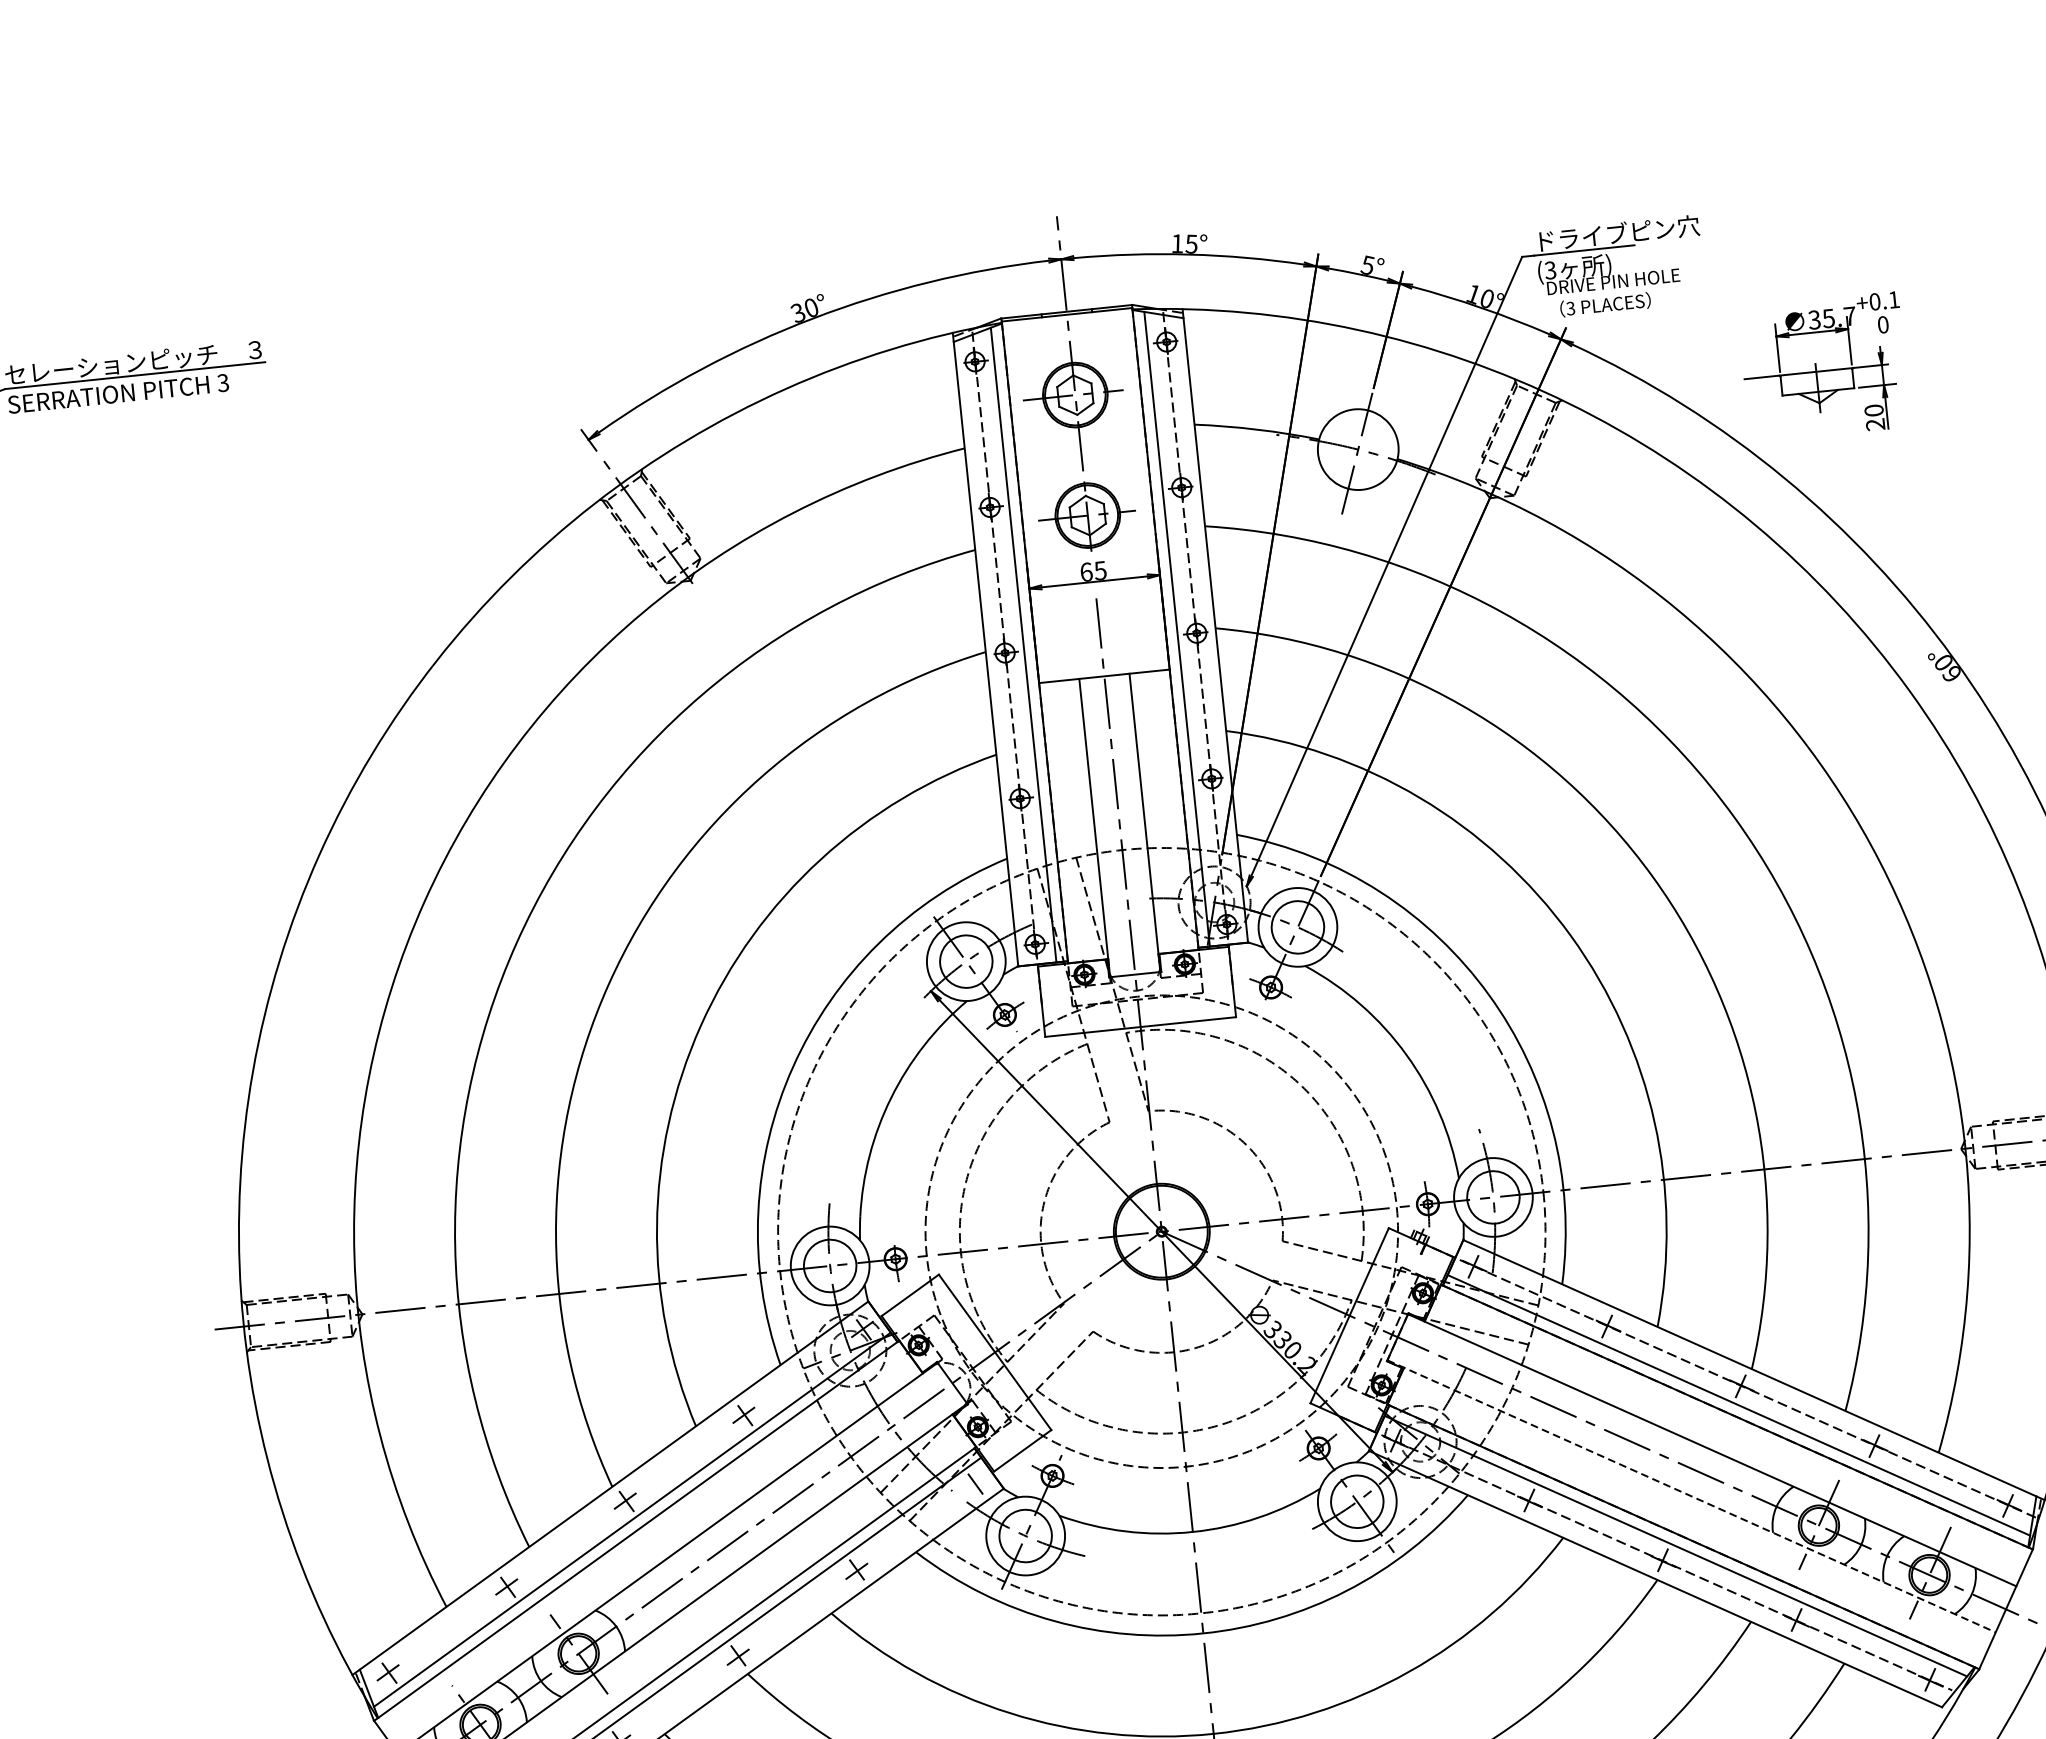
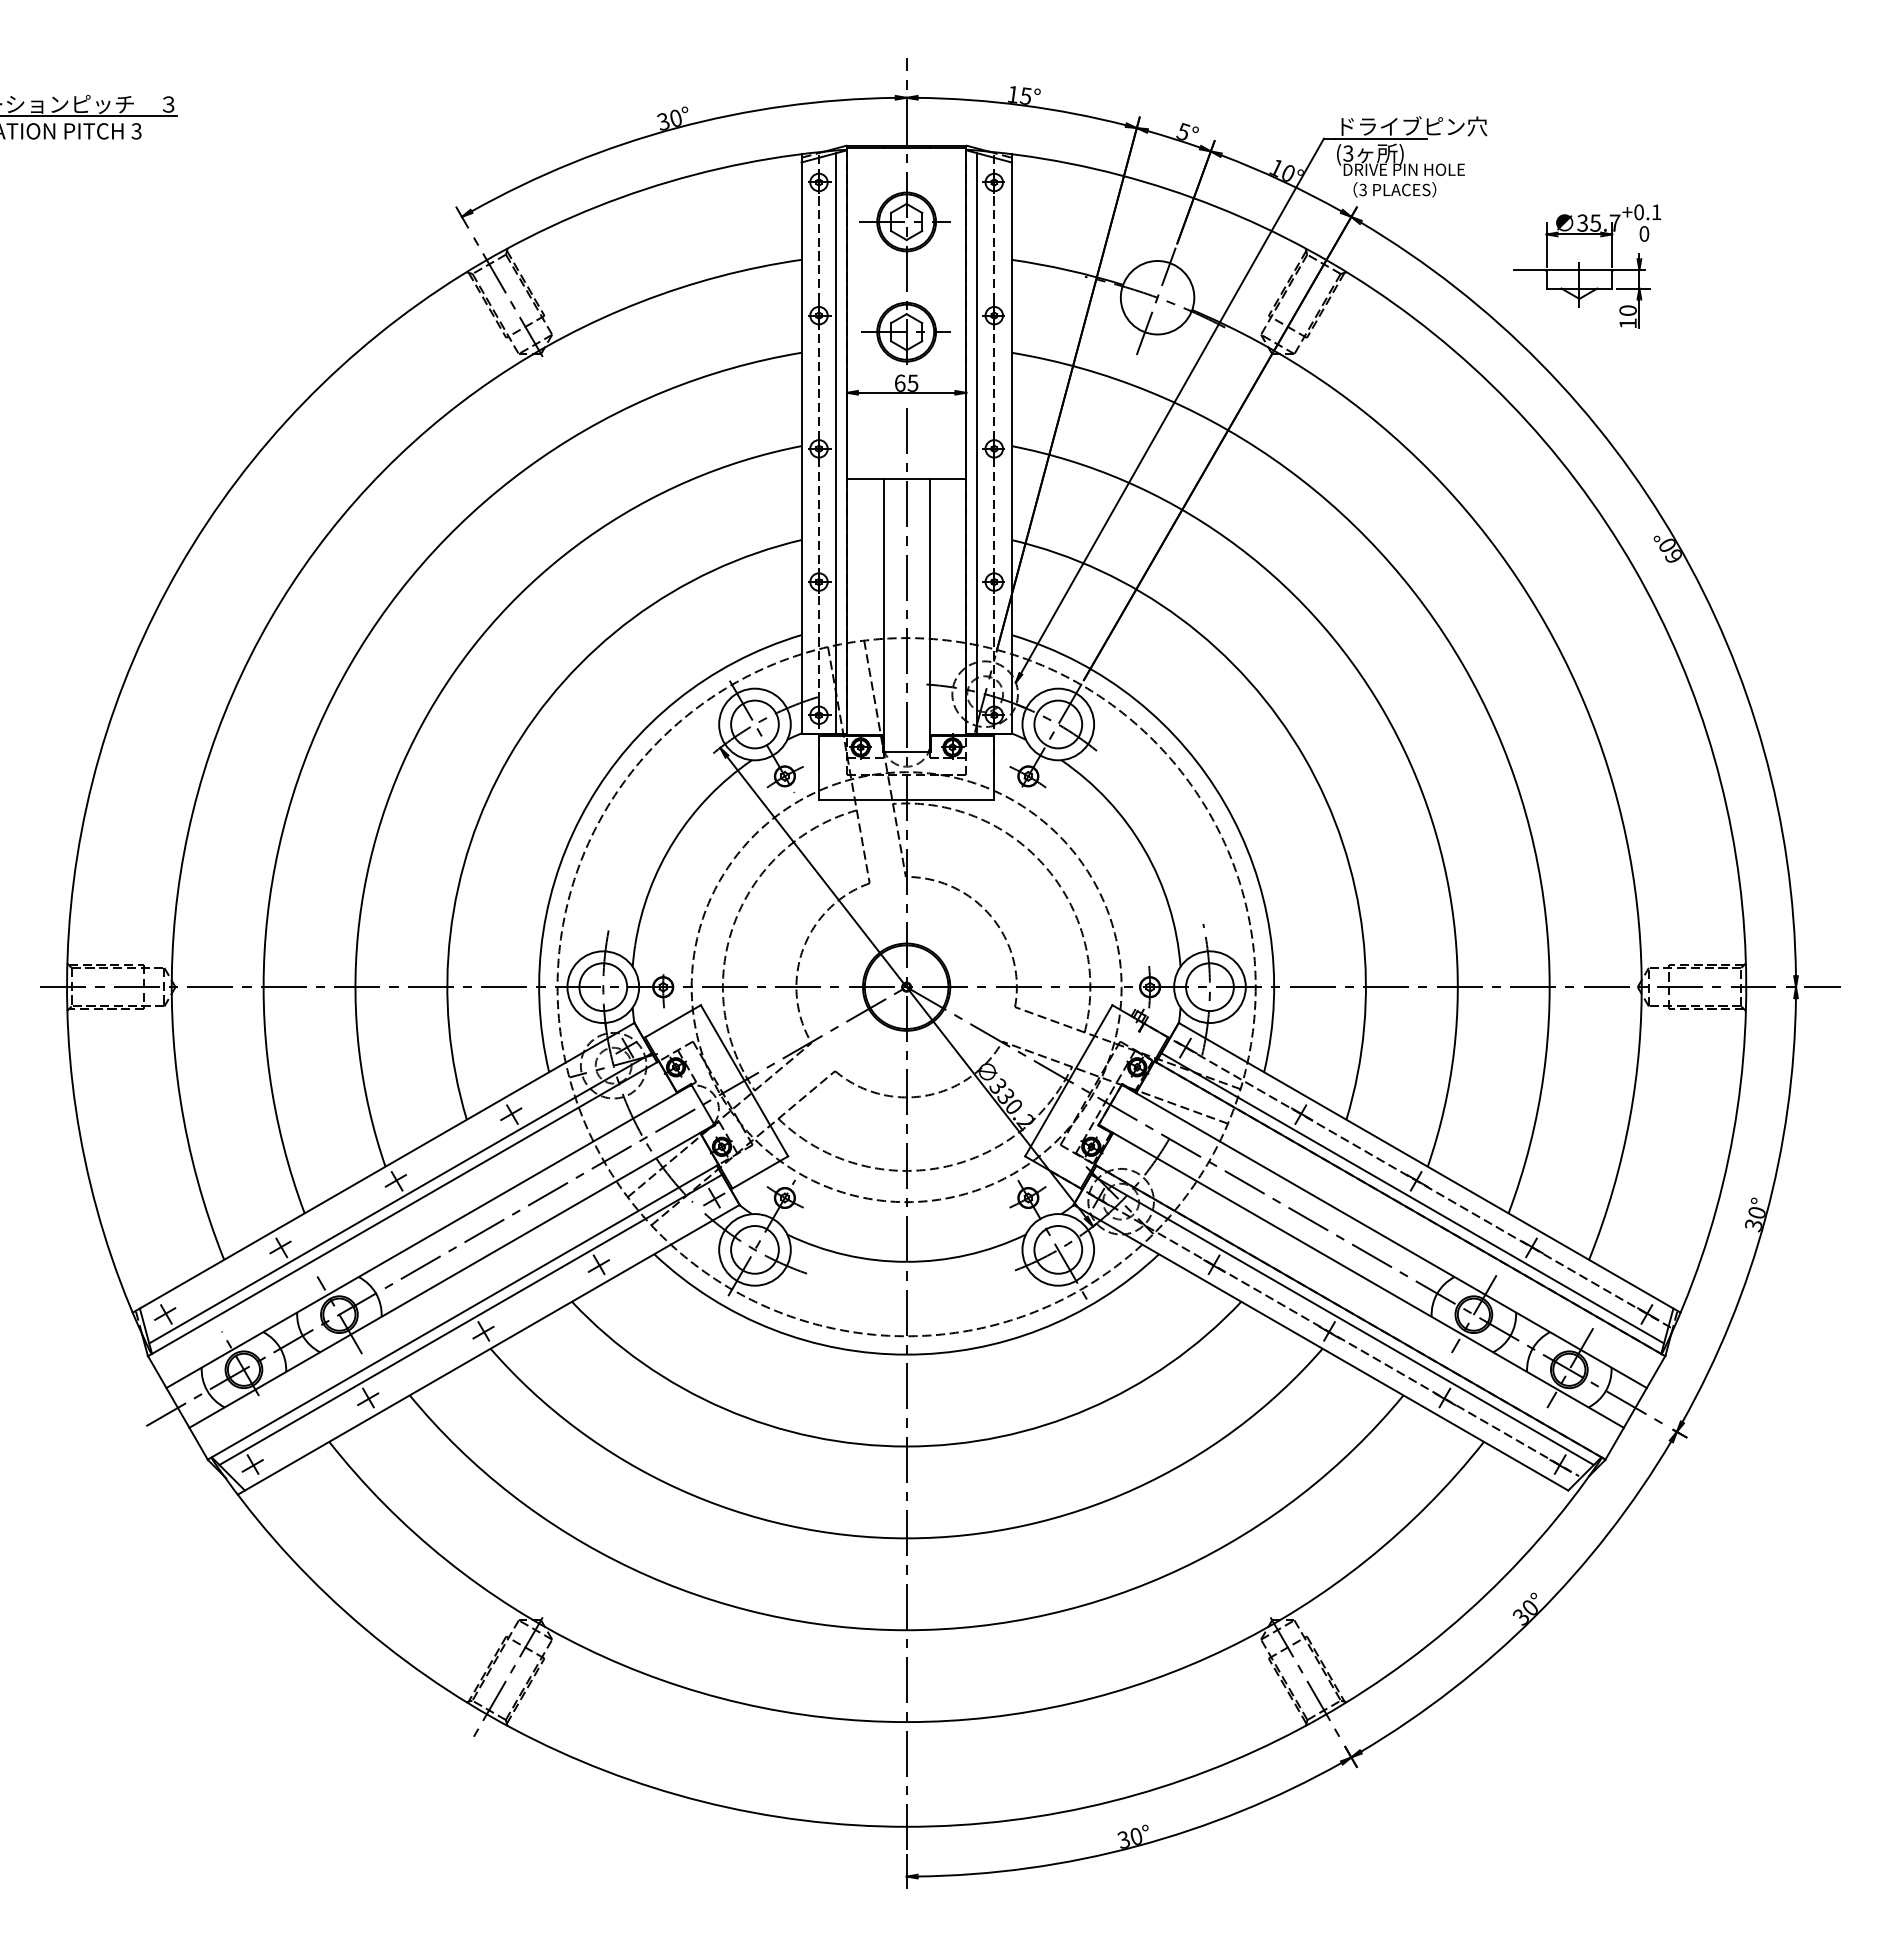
text: (1874, 424) -> (1627, 323), 20 -> 10
line: (975, 1485) -> (714, 1199), added
line: (1691, 1496) -> (1361, 1276), dashed -> solid

